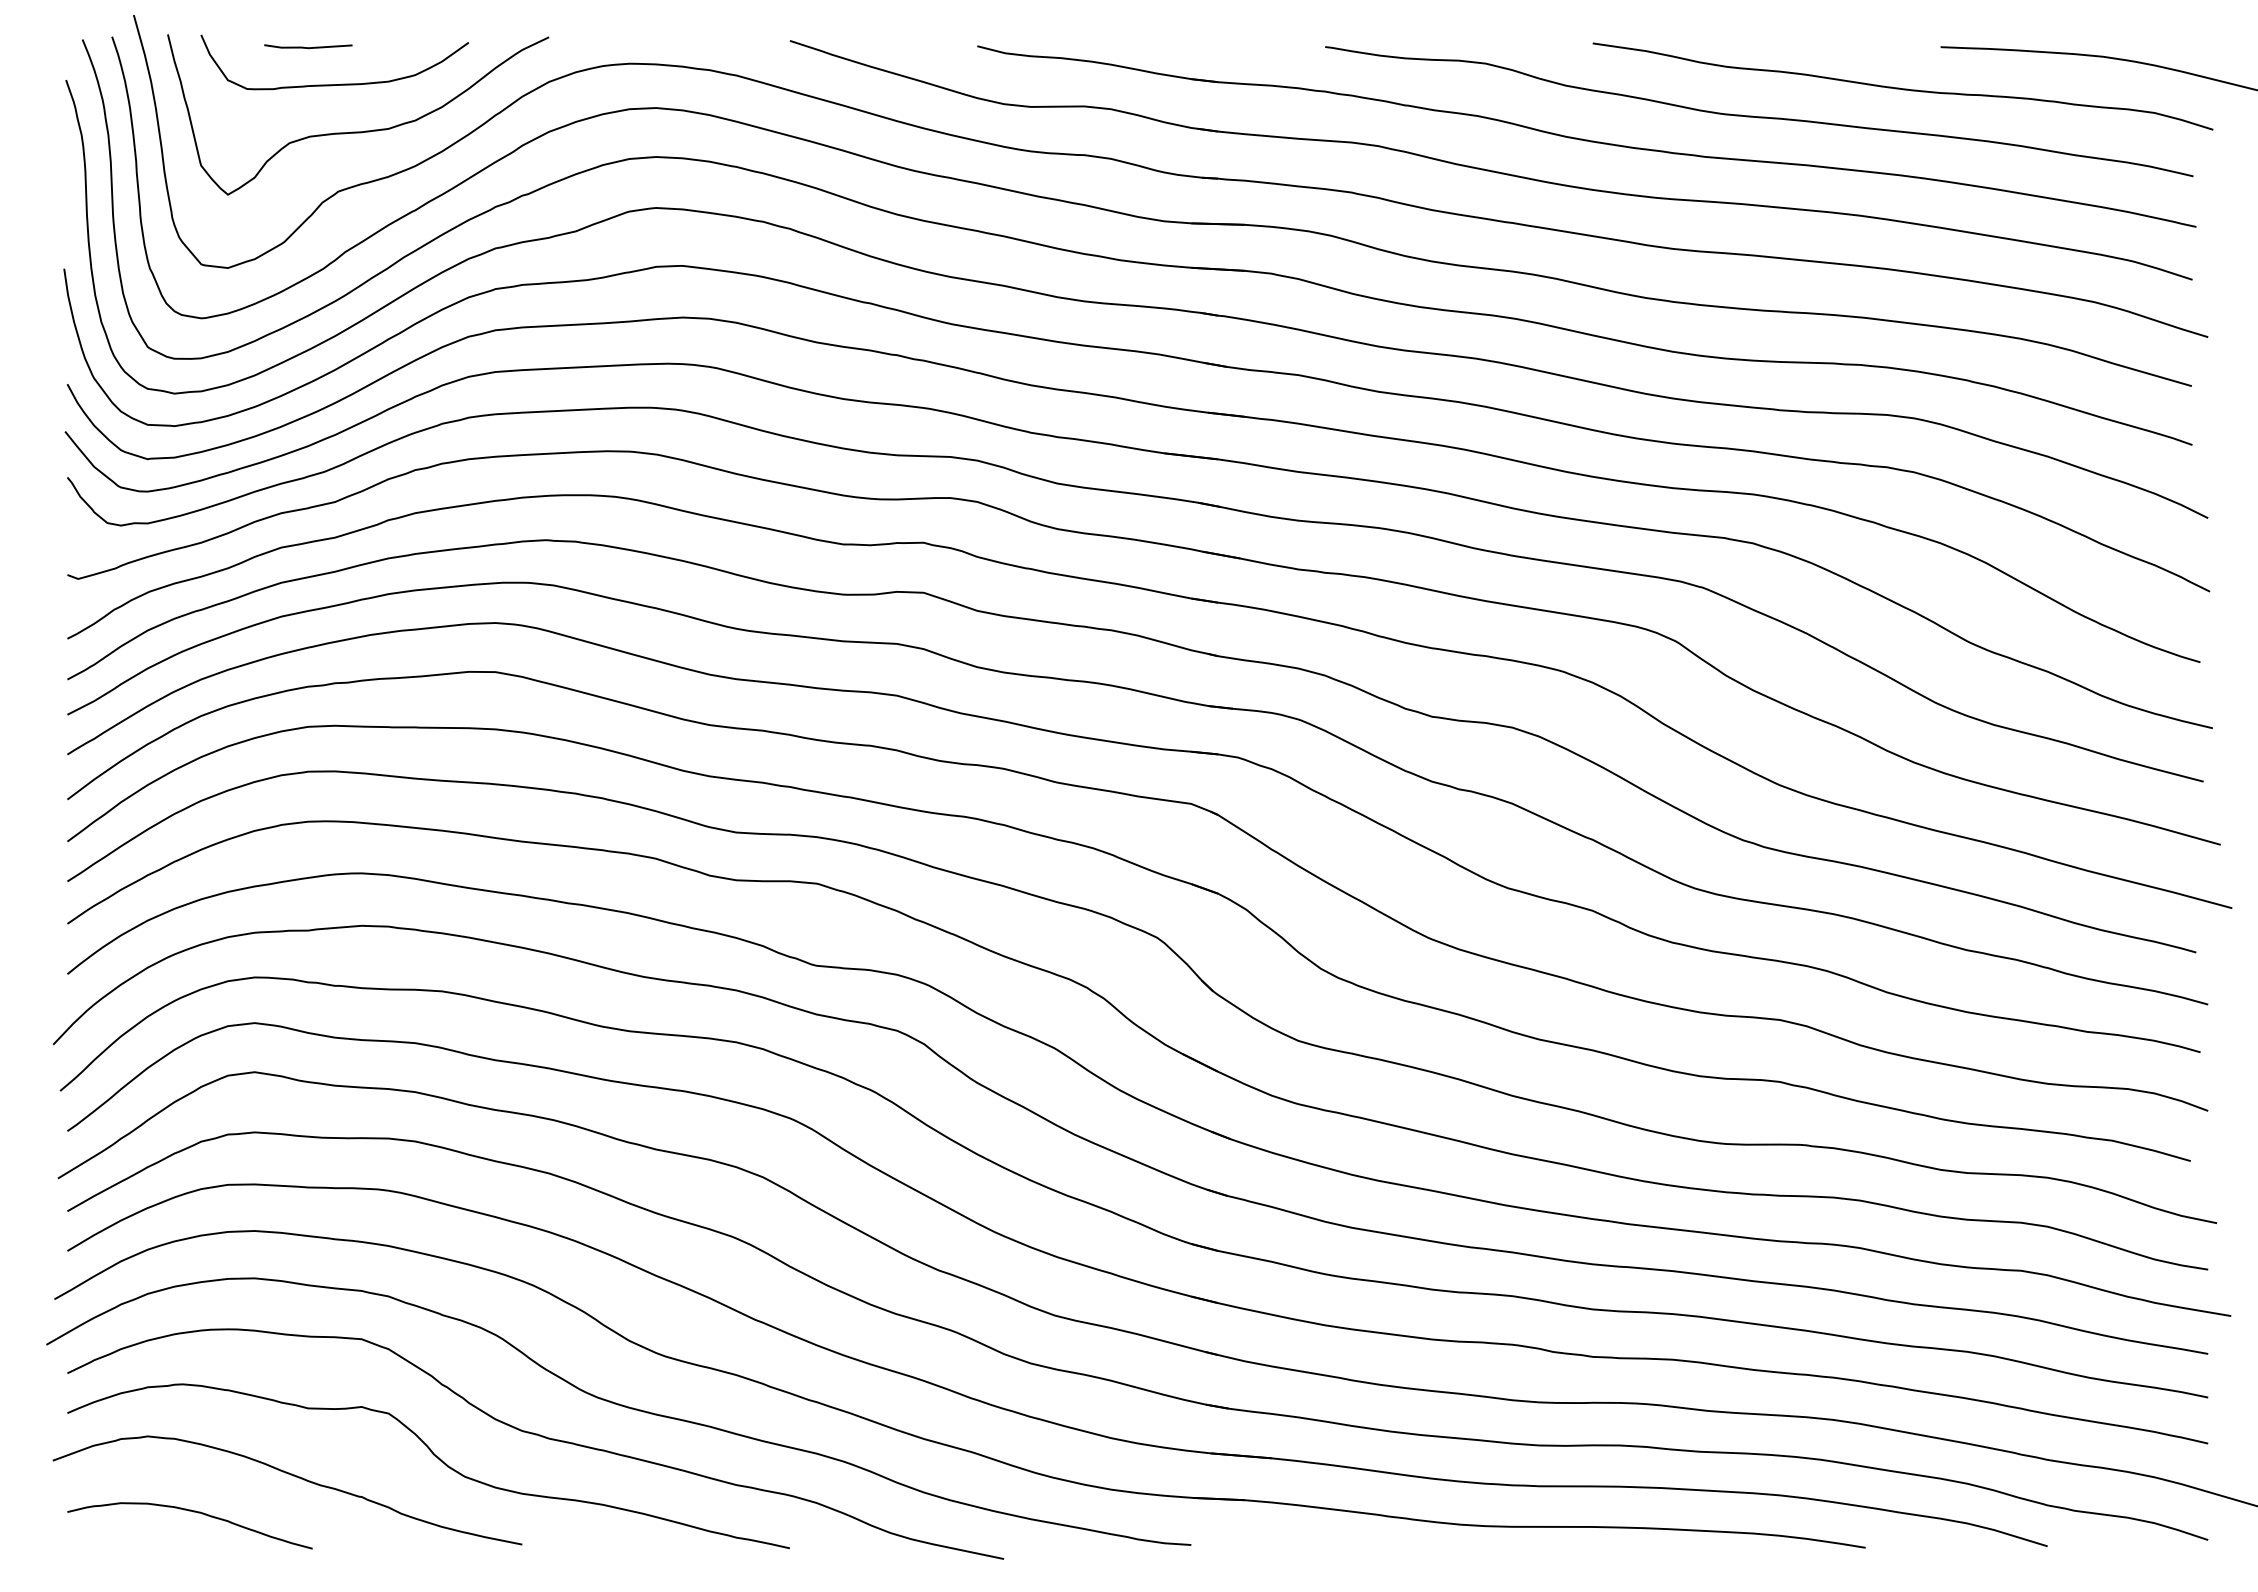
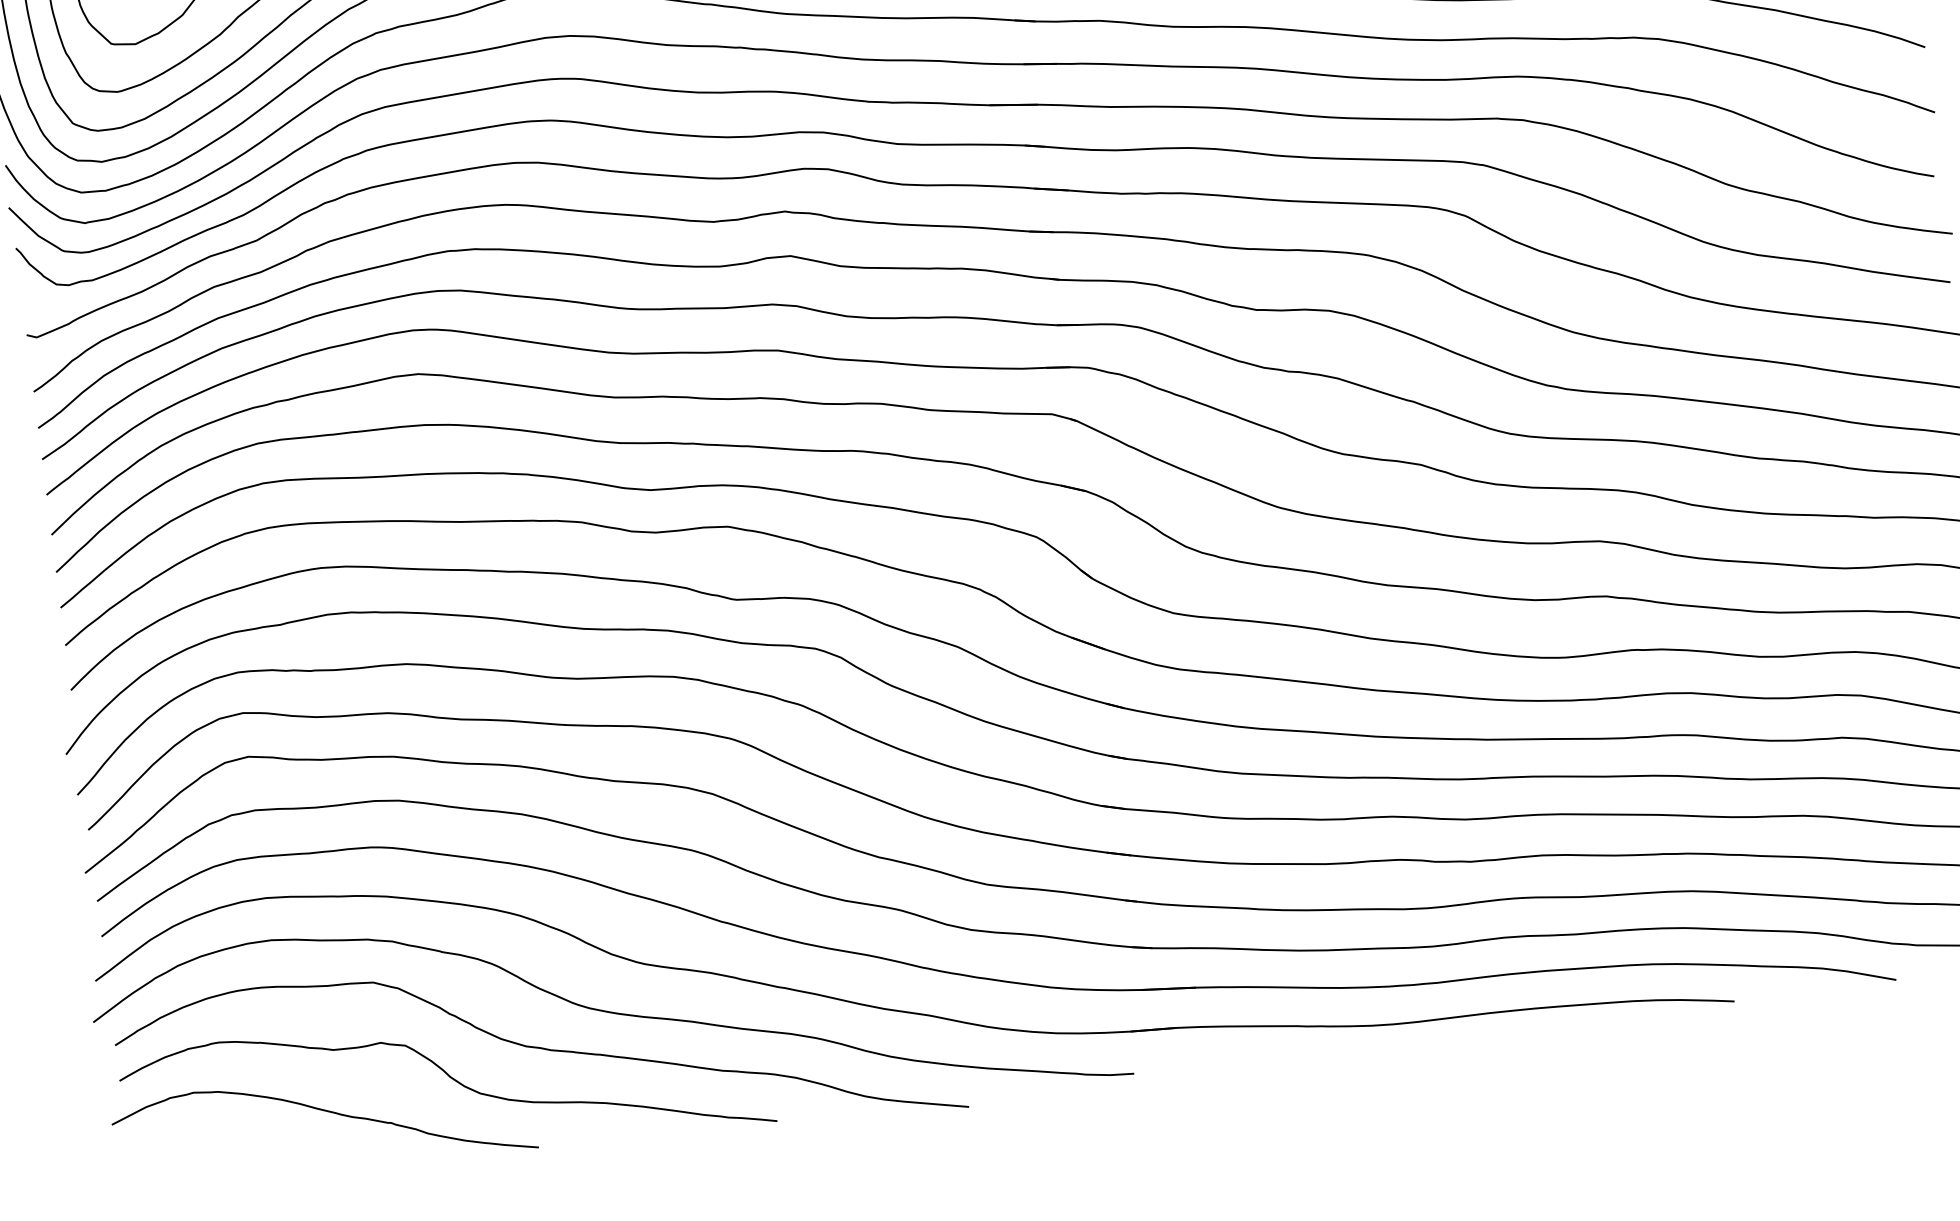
curve: (193, 1512) -> (242, 1155), removed

